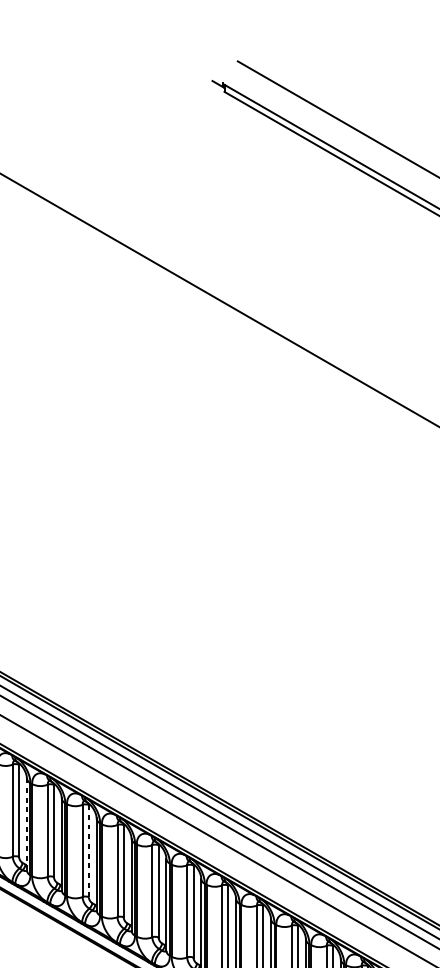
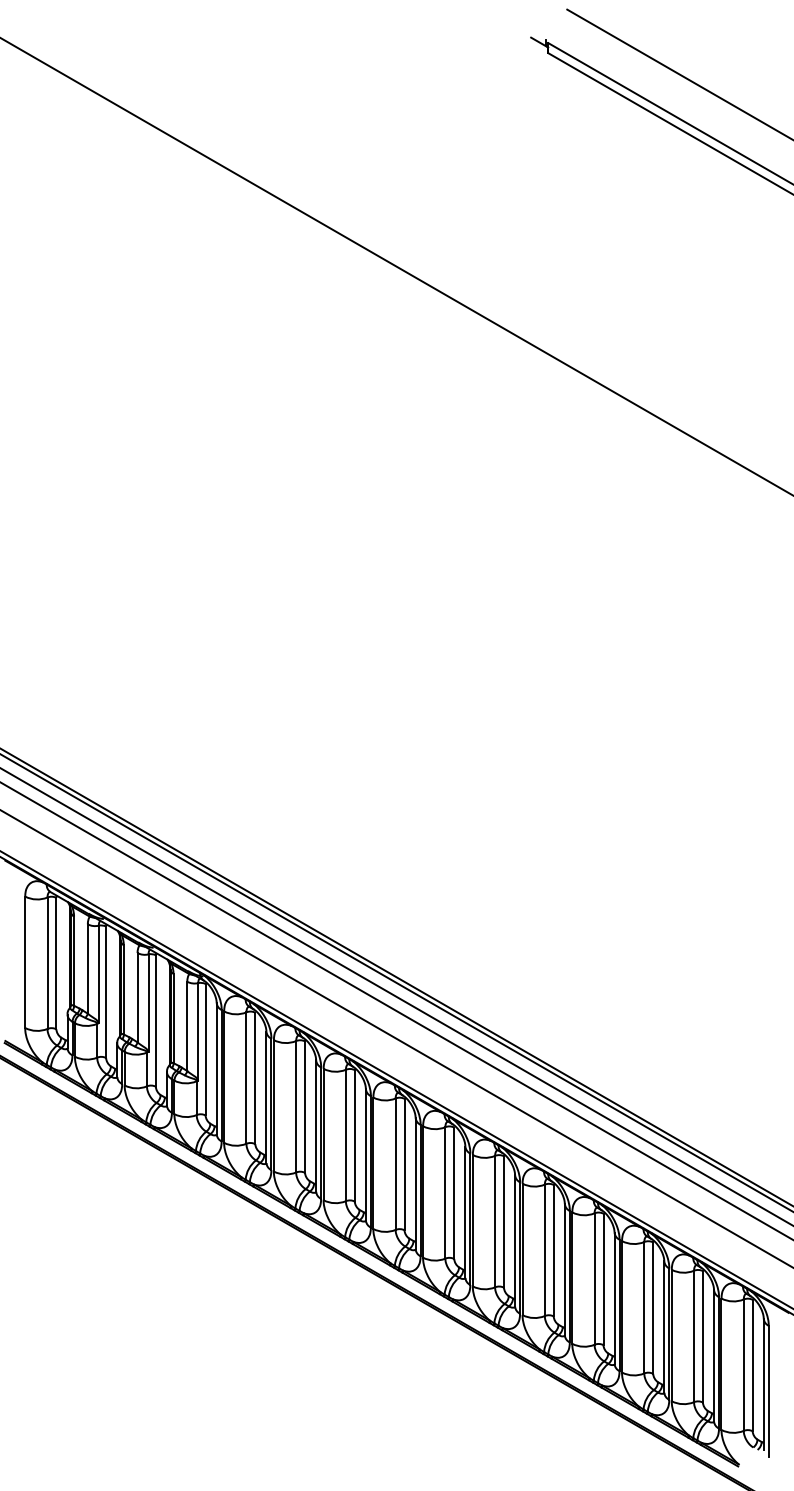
line: (26, 824) -> (266, 1097), dashed -> solid
line: (88, 850) -> (354, 1135), dashed -> solid

